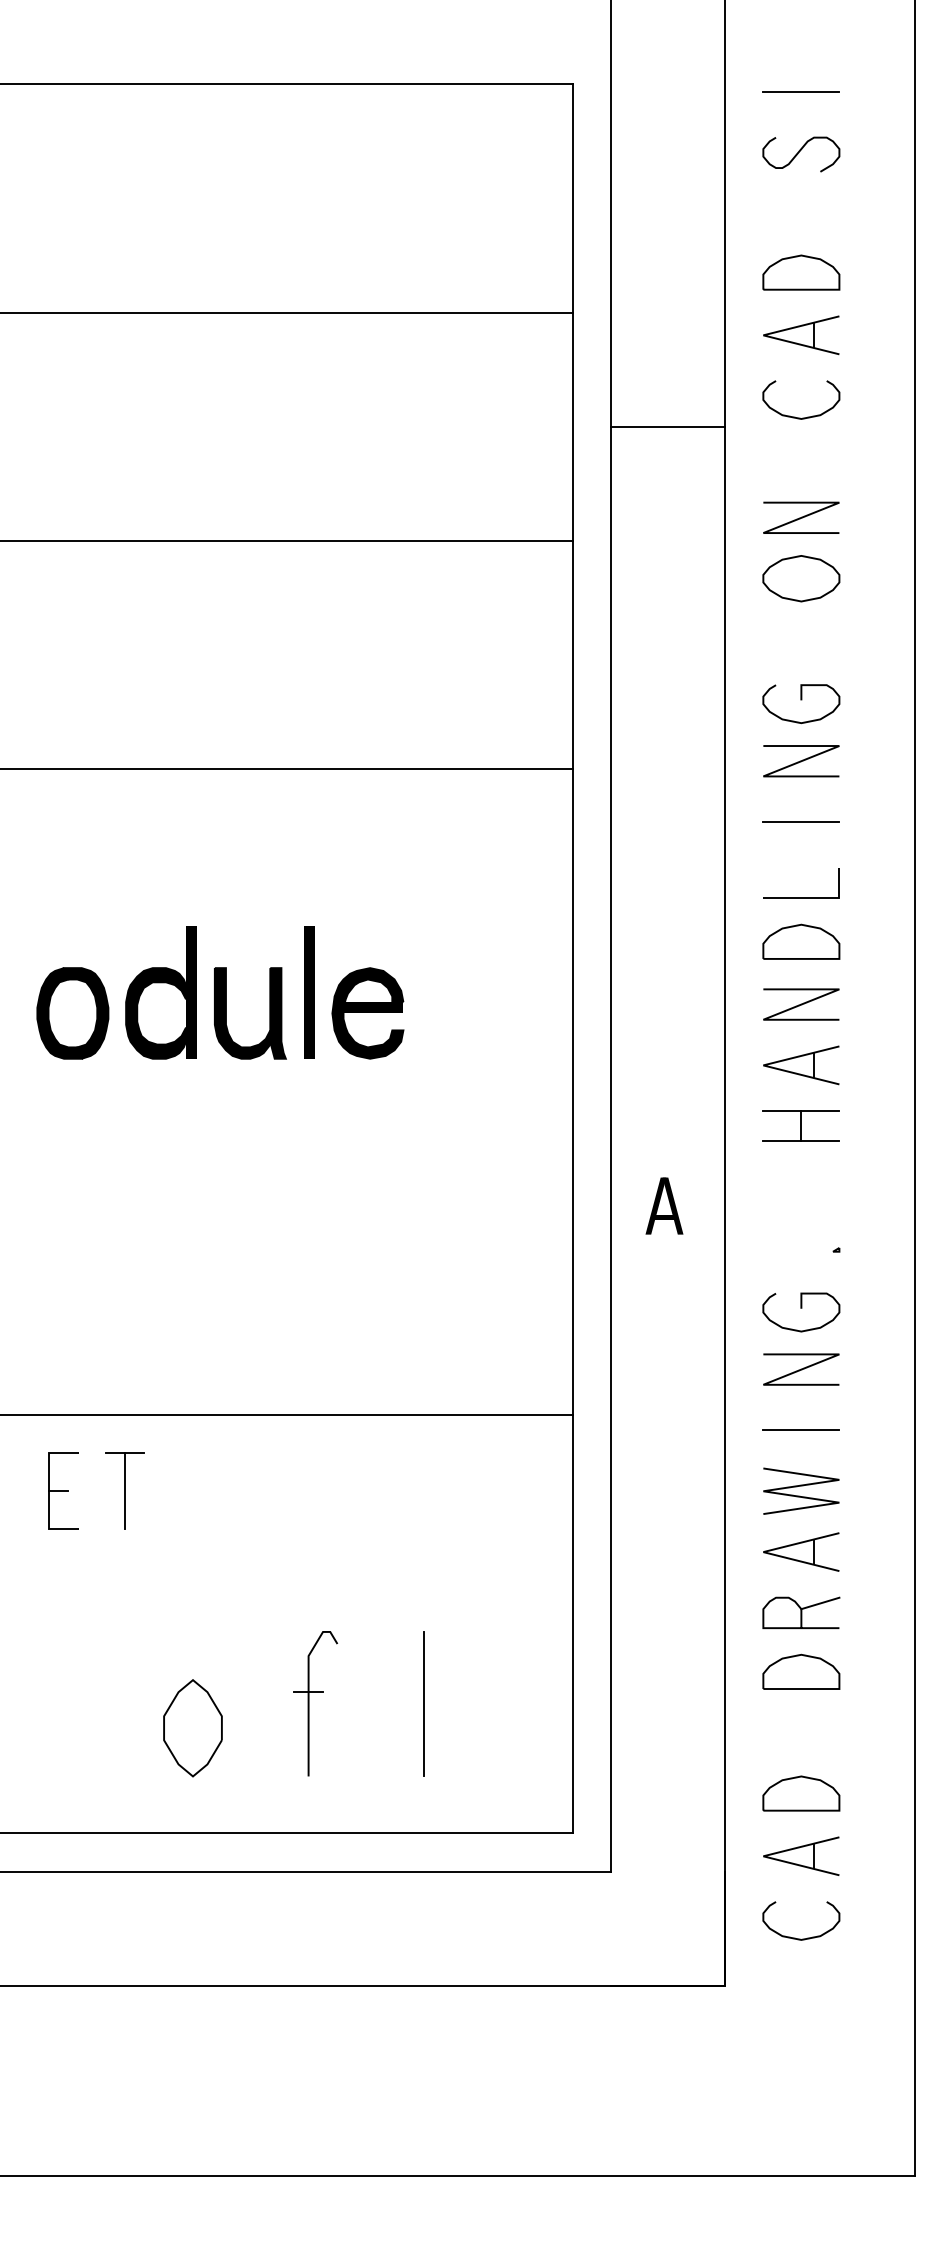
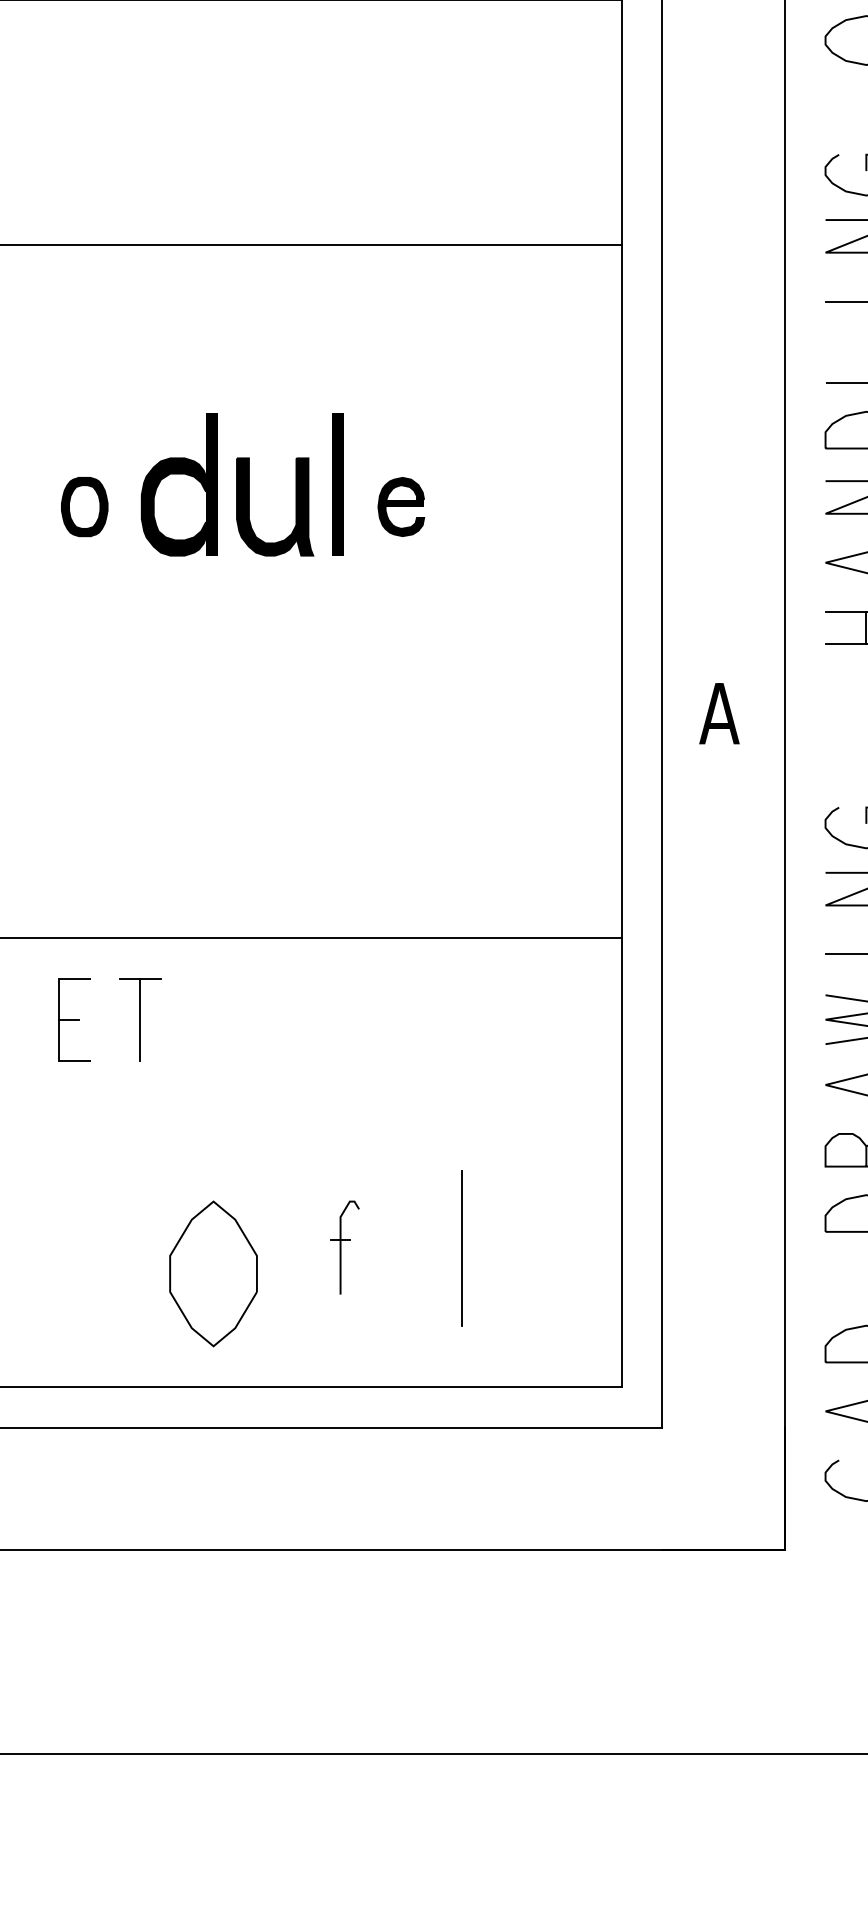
part: (72, 1013) -> (84, 507), size x0.6
part: (367, 1013) -> (400, 507), size x0.6
part: (315, 1703) -> (345, 1247), size x0.6
part: (192, 1728) -> (213, 1274), size x1.4

